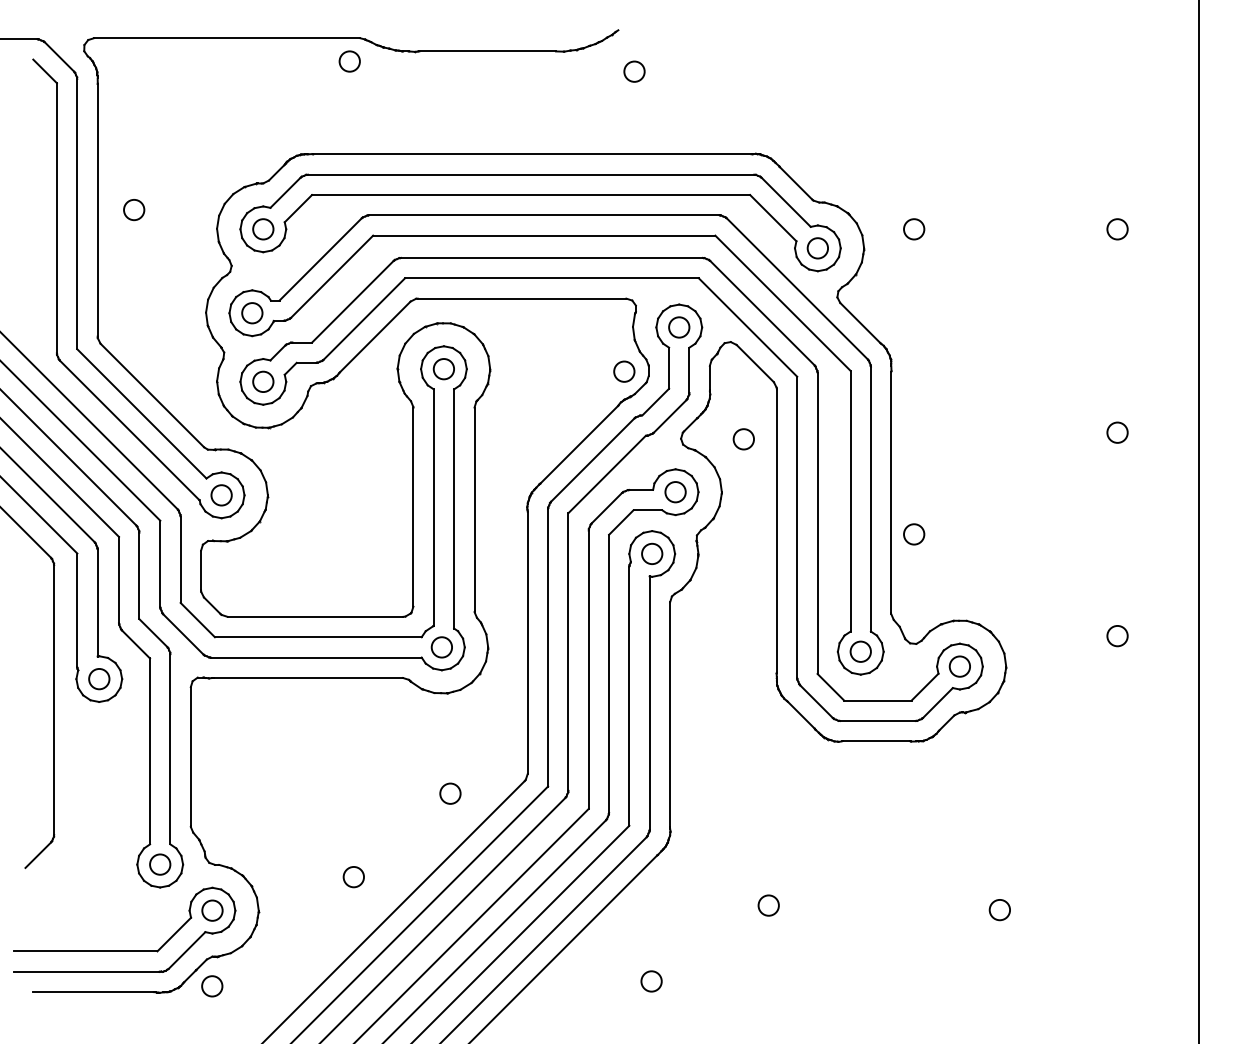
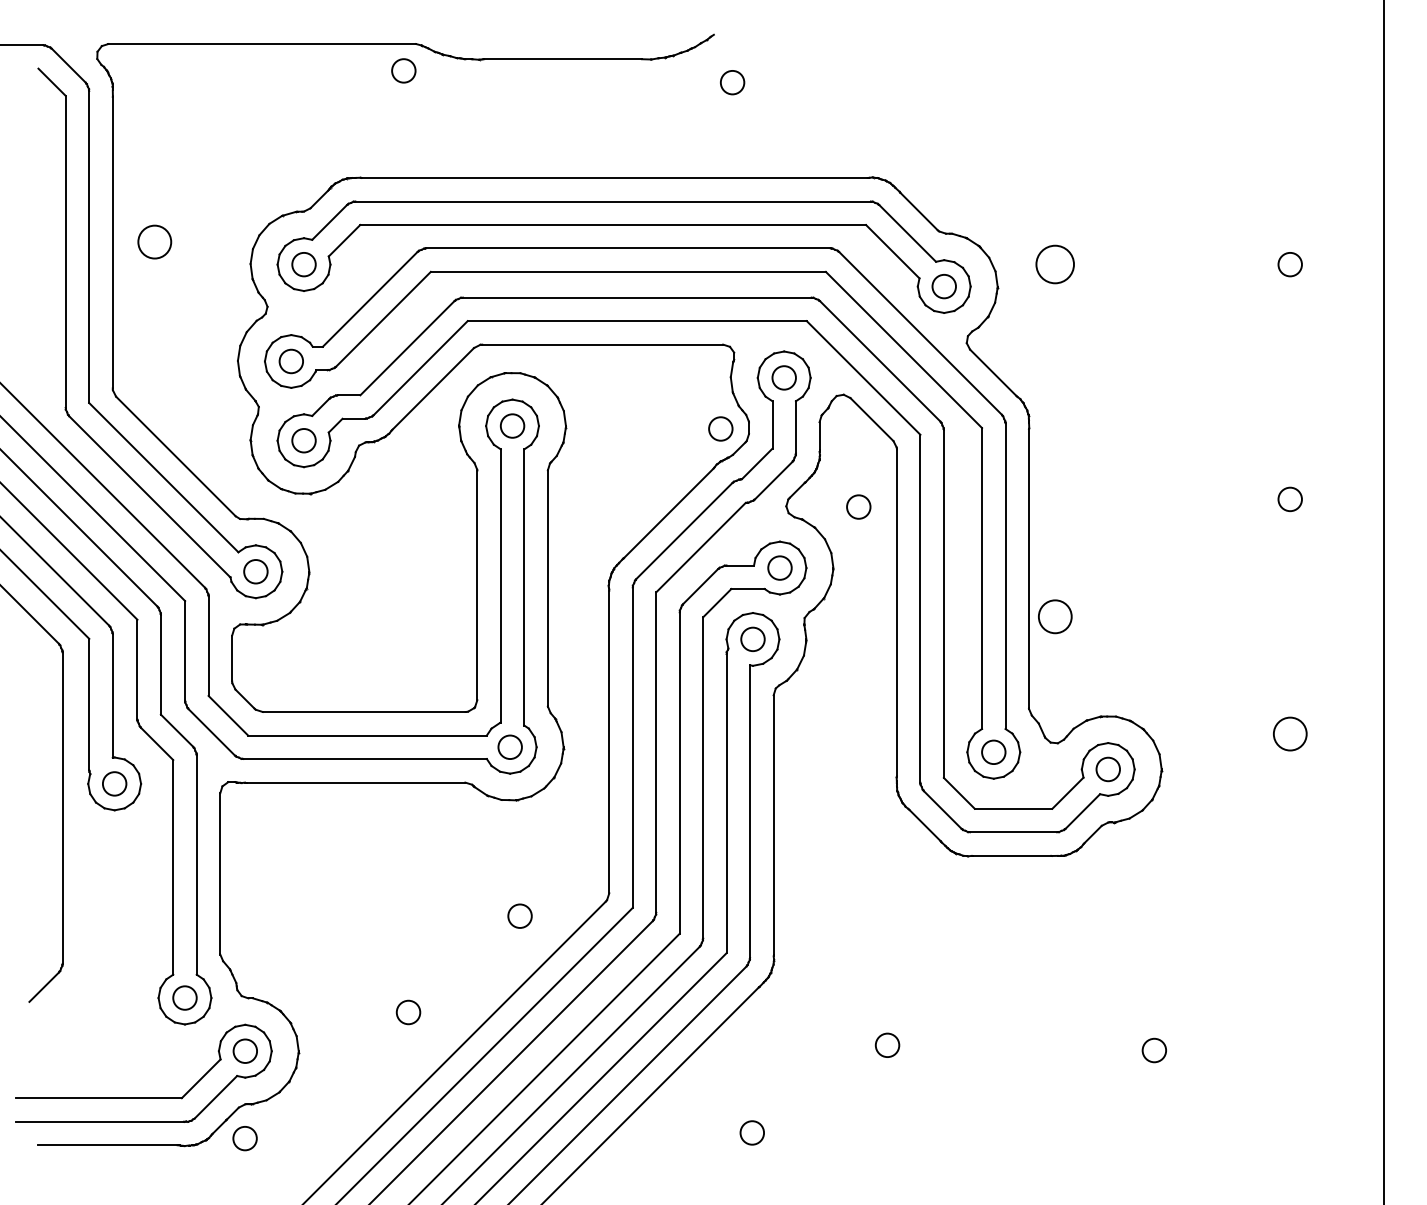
circle: (134, 210) -> (155, 242), size x1.4
circle: (914, 229) -> (1055, 264), size x1.6
circle: (914, 534) -> (1055, 616), size x1.4
circle: (1117, 636) -> (1290, 734), size x1.4

